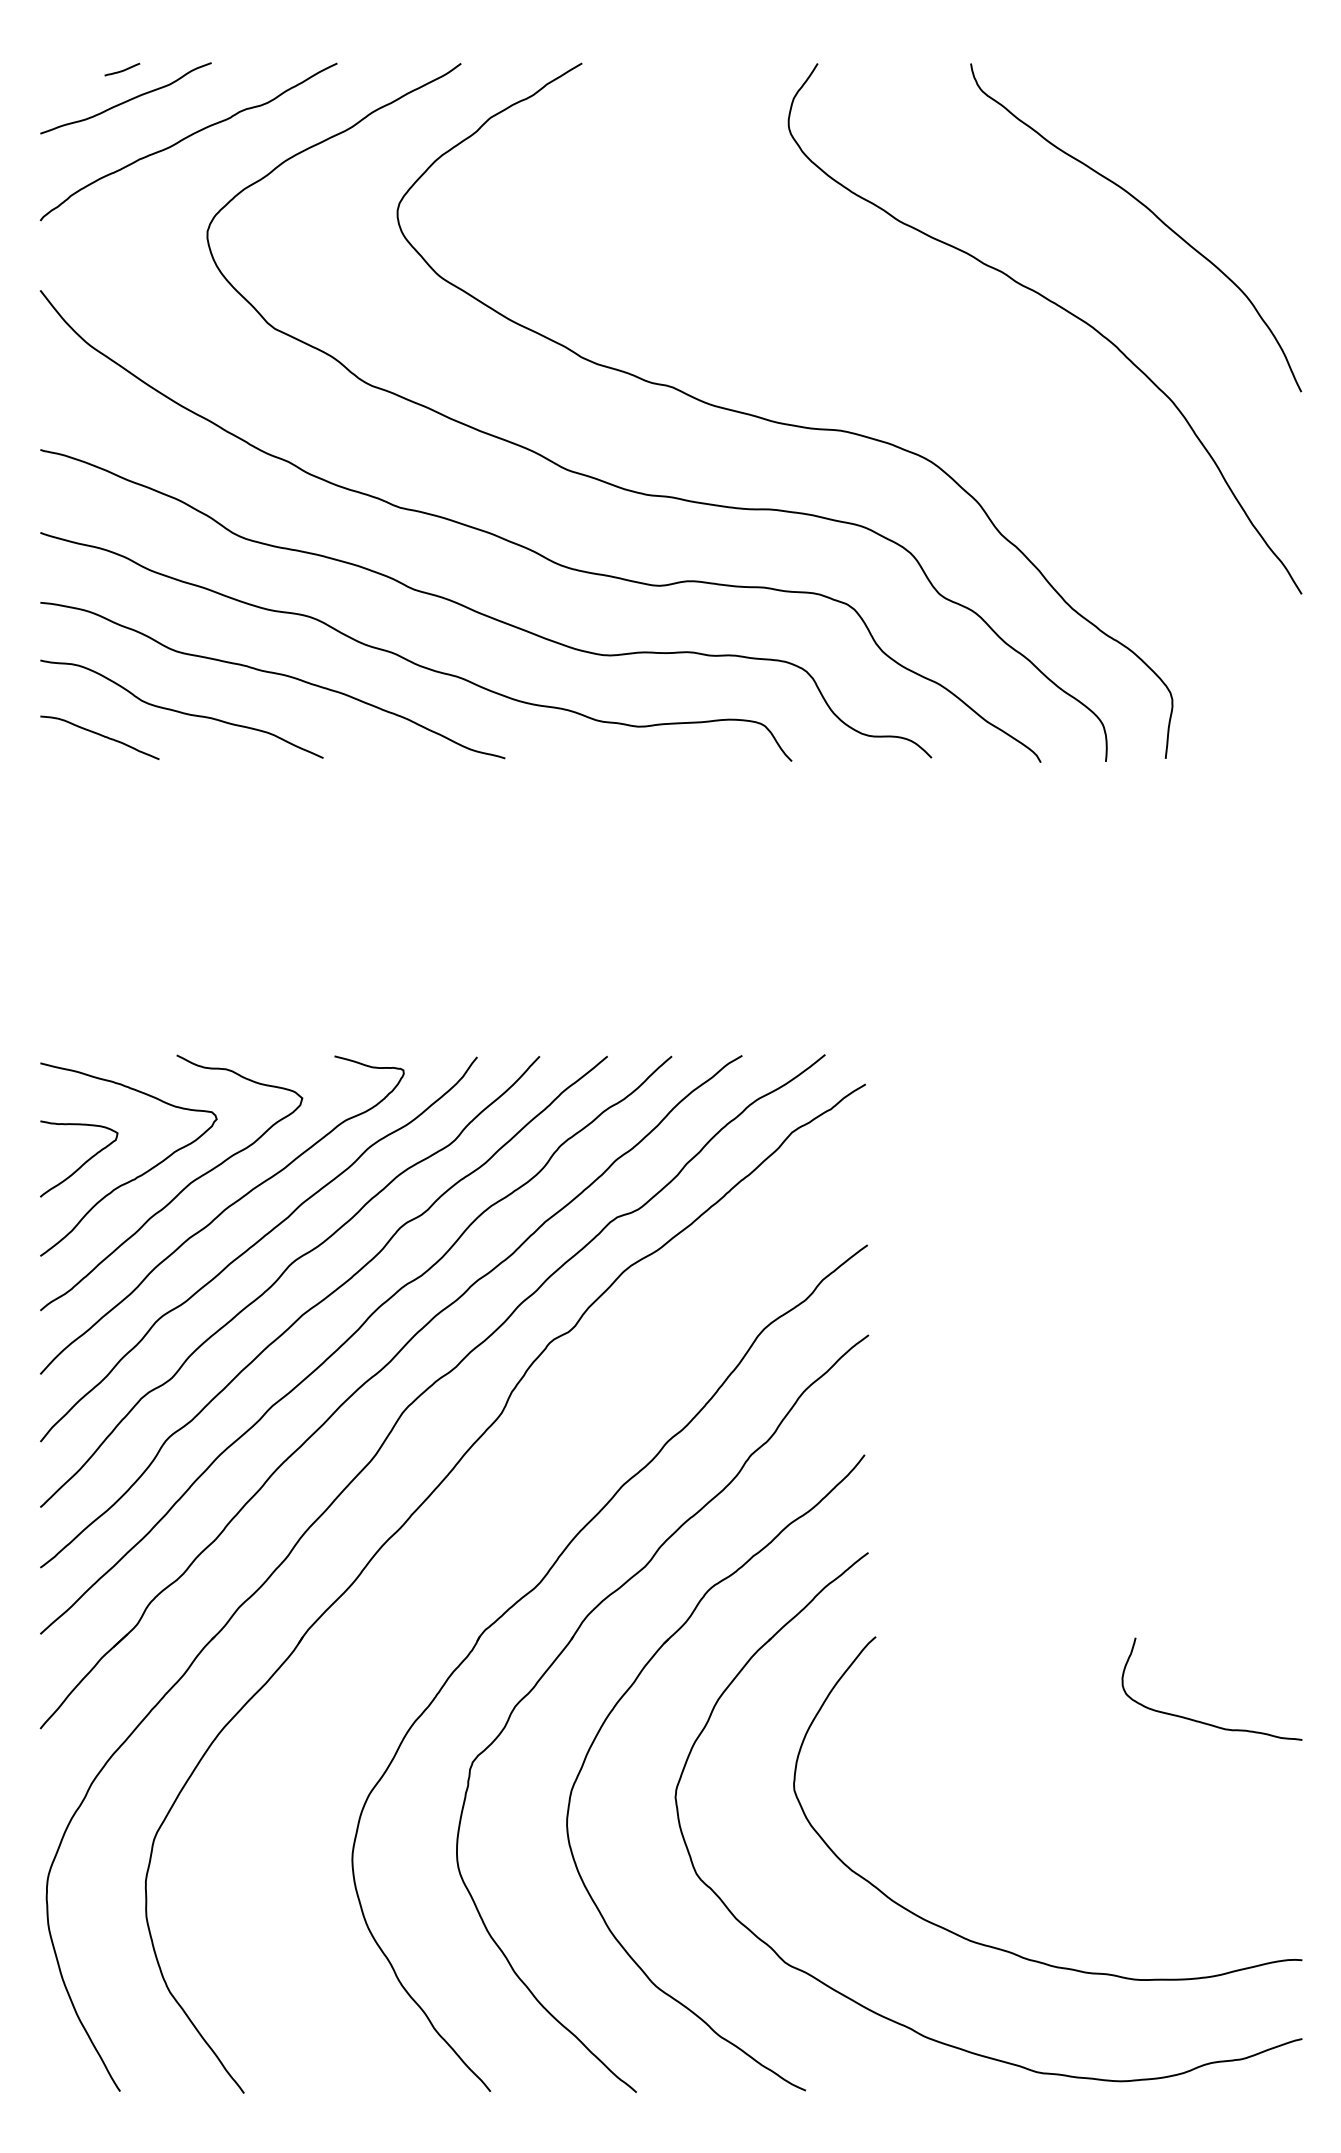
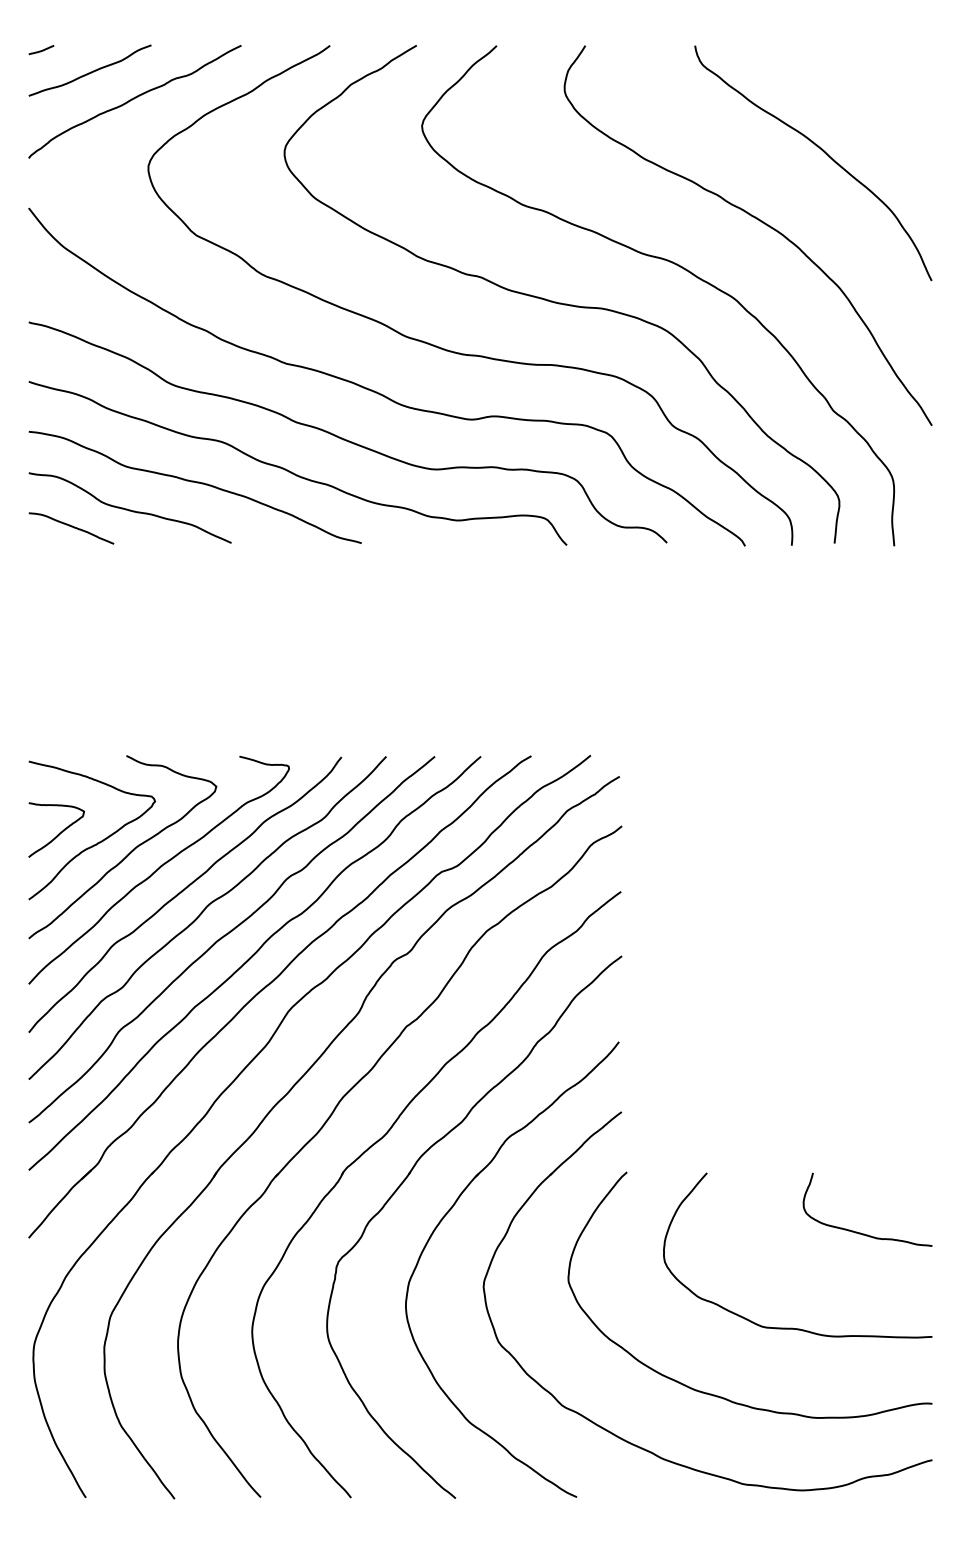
line: (122, 70) -> (41, 50), moved
curve: (935, 366) -> (669, 262), added
part: (463, 1559) -> (331, 1116), added
curve: (1106, 1853) -> (792, 1327), added

